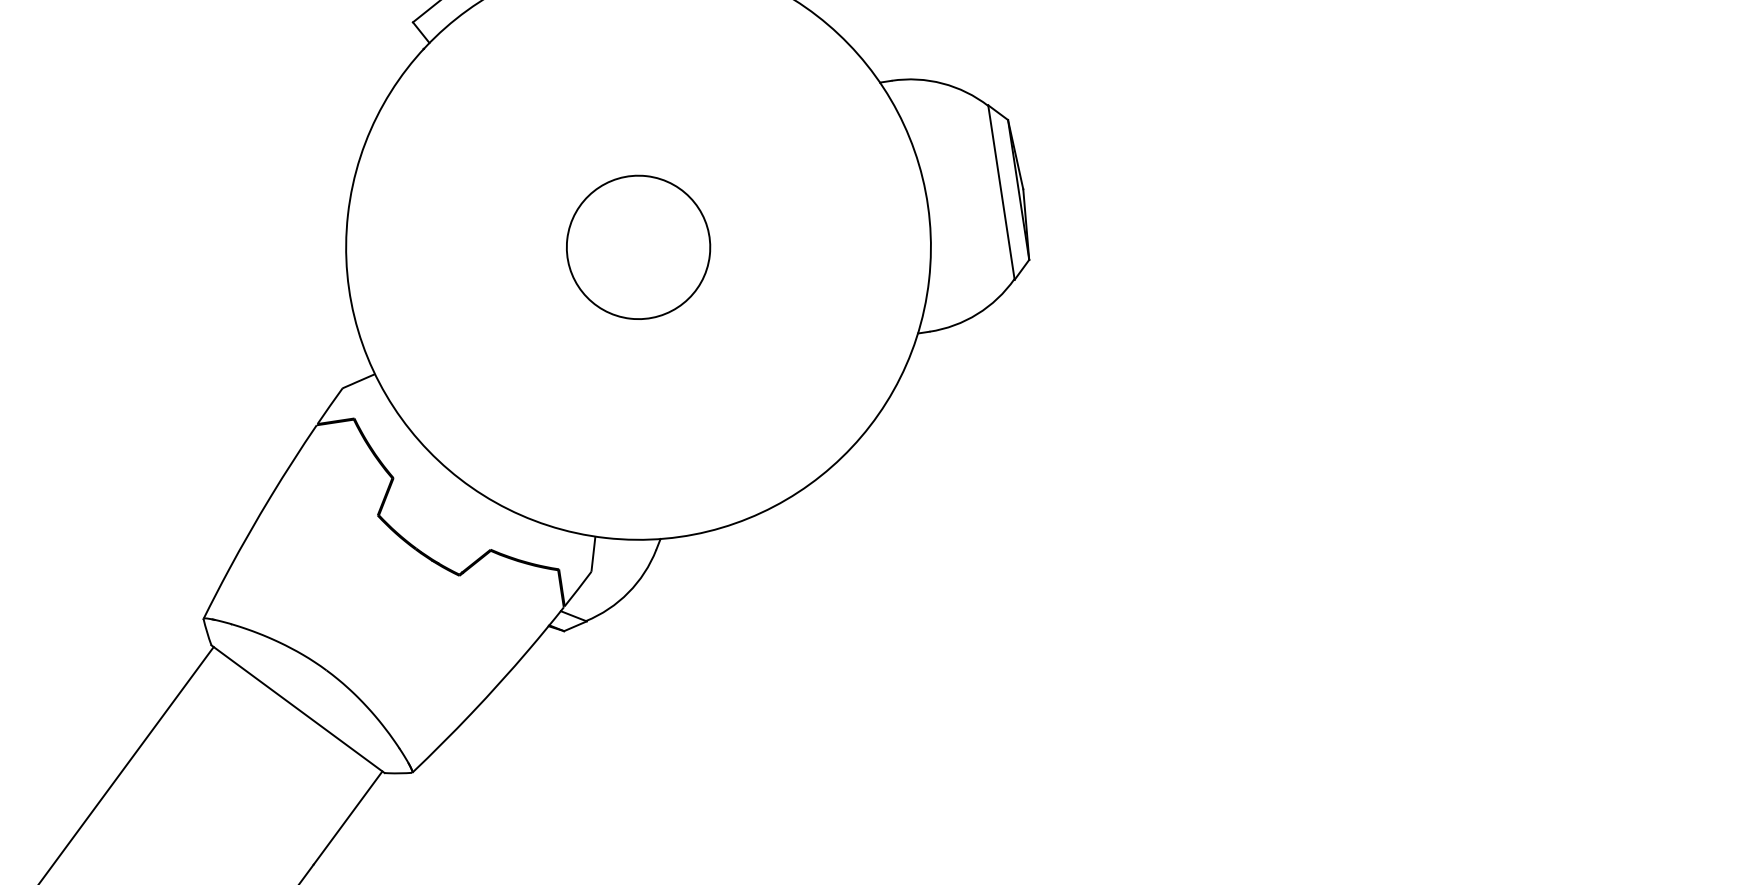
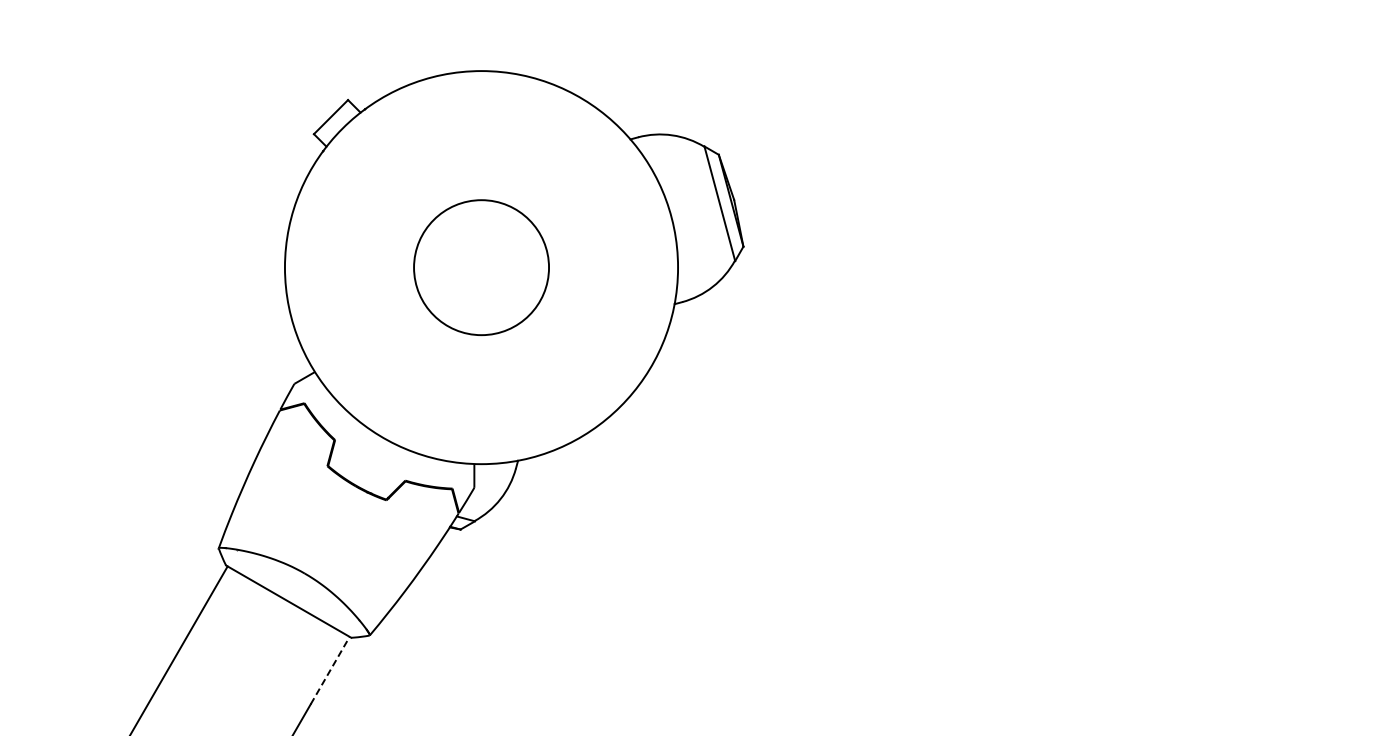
circle: (638, 247) -> (481, 267), size x1.4
line: (348, 817) -> (330, 670), solid -> dashed

